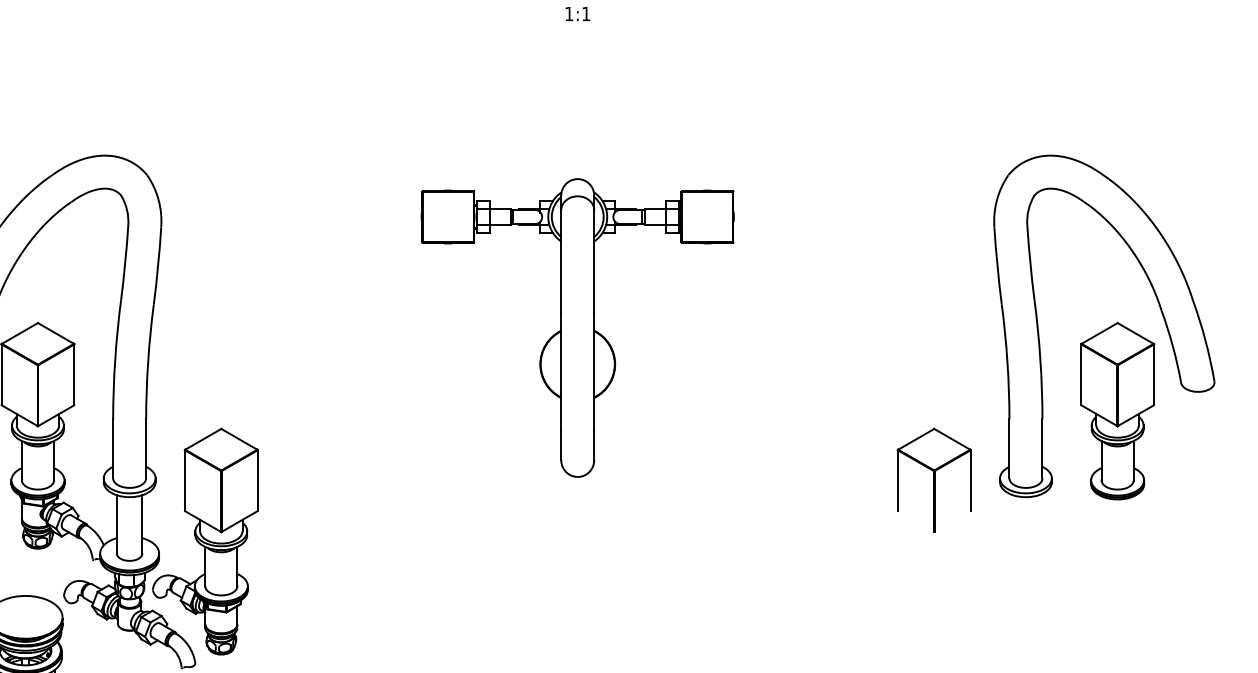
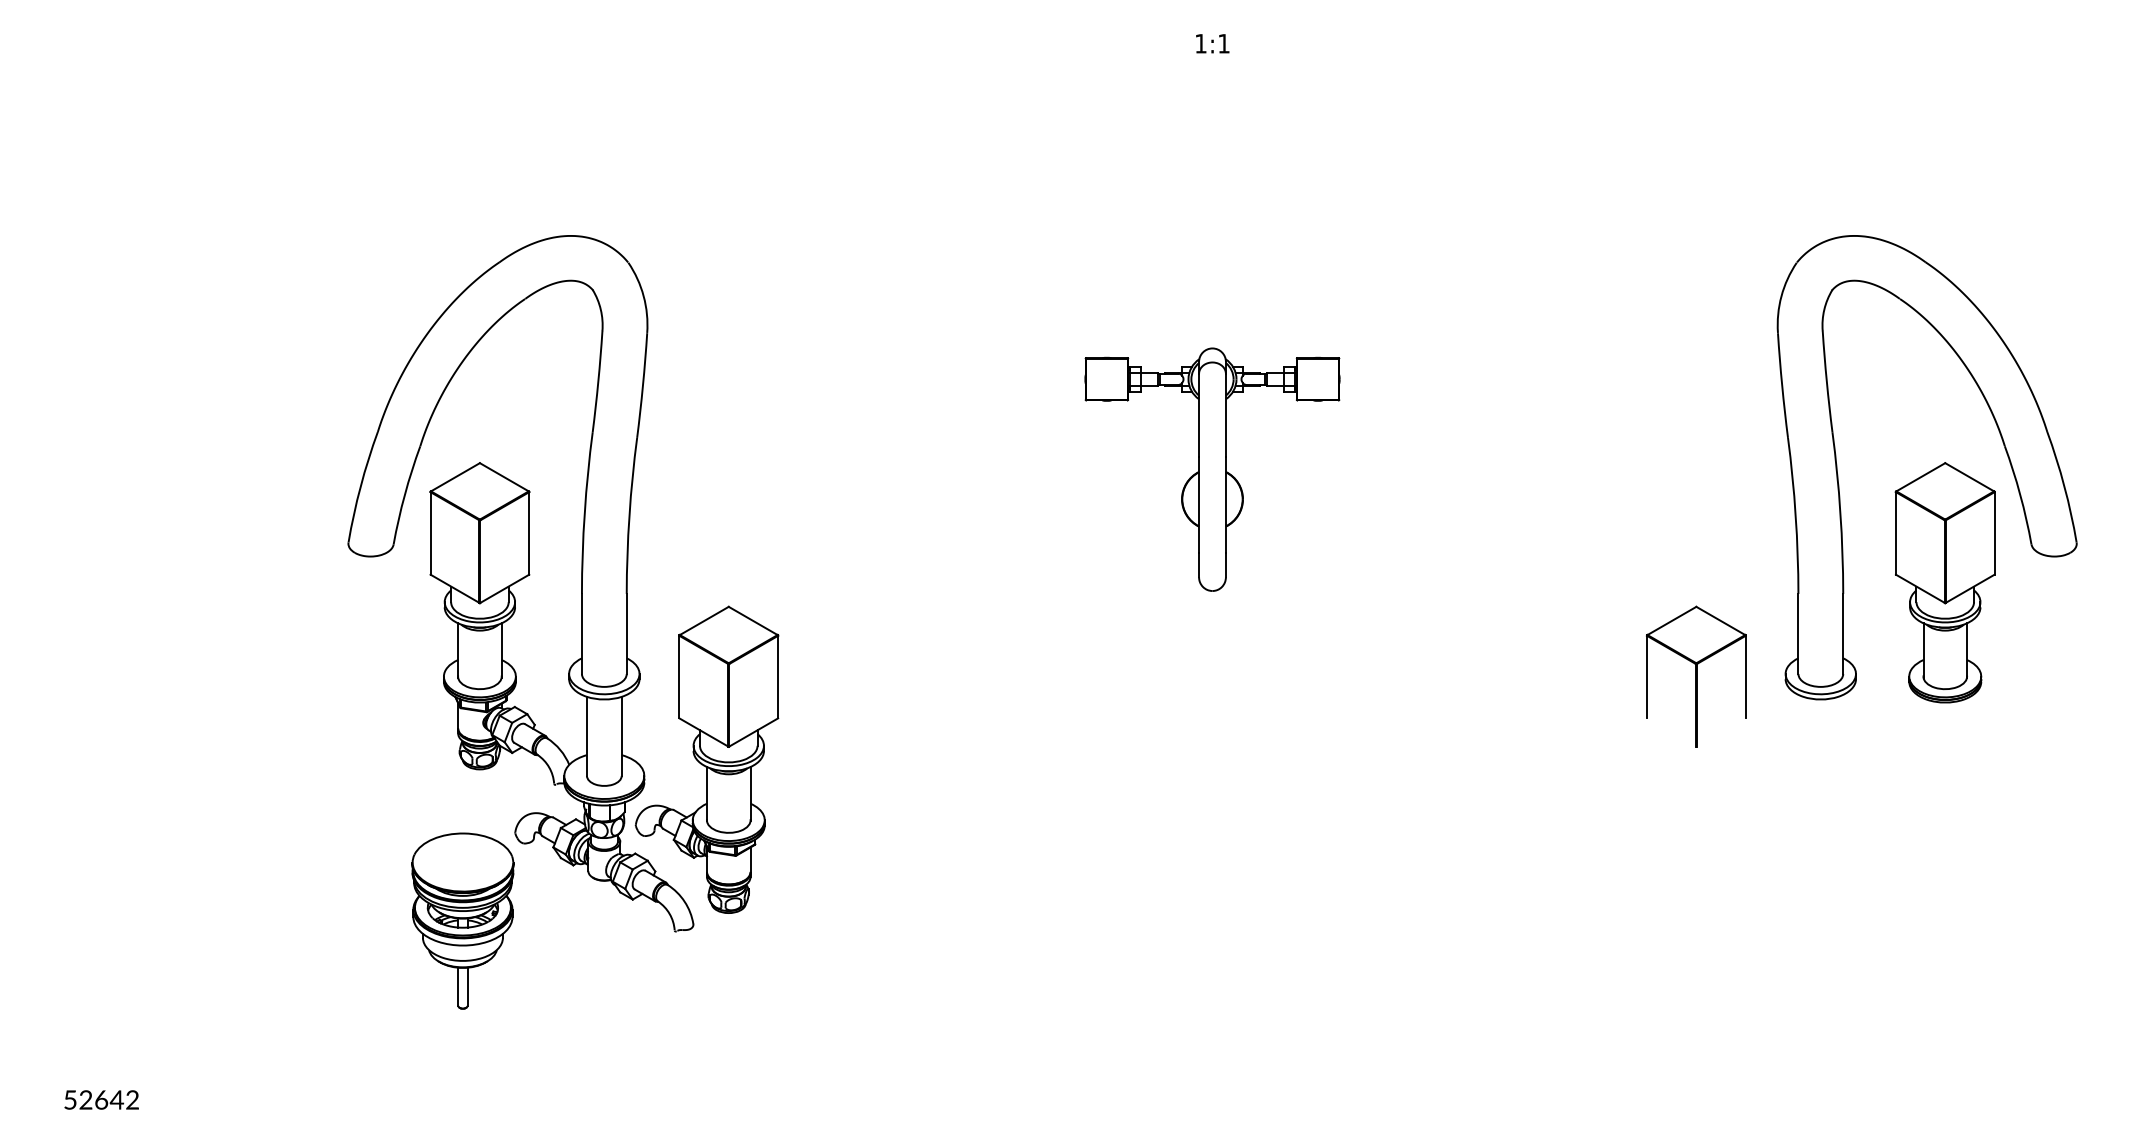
part: (577, 327) -> (1212, 469), size x0.6

